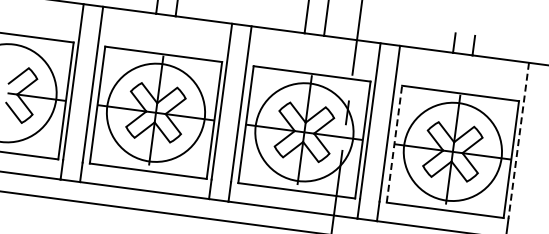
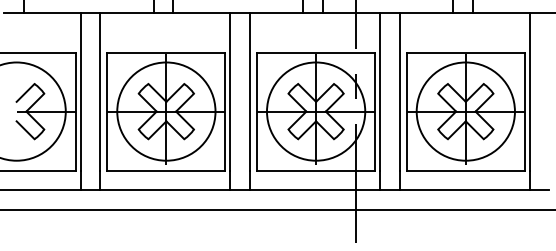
line: (518, 140) -> (529, 91), dashed -> solid
line: (394, 144) -> (406, 111), dashed -> solid

